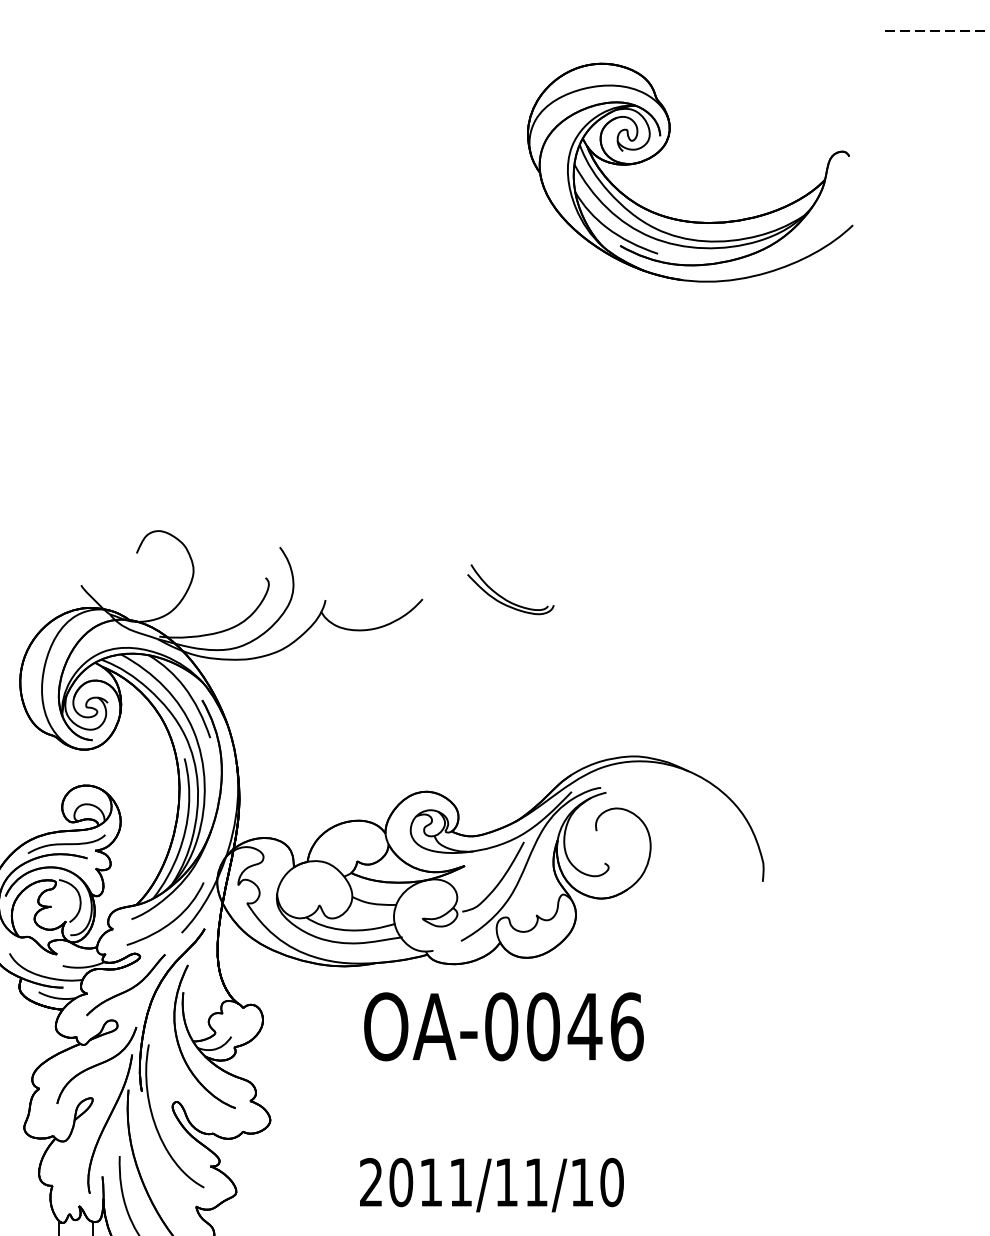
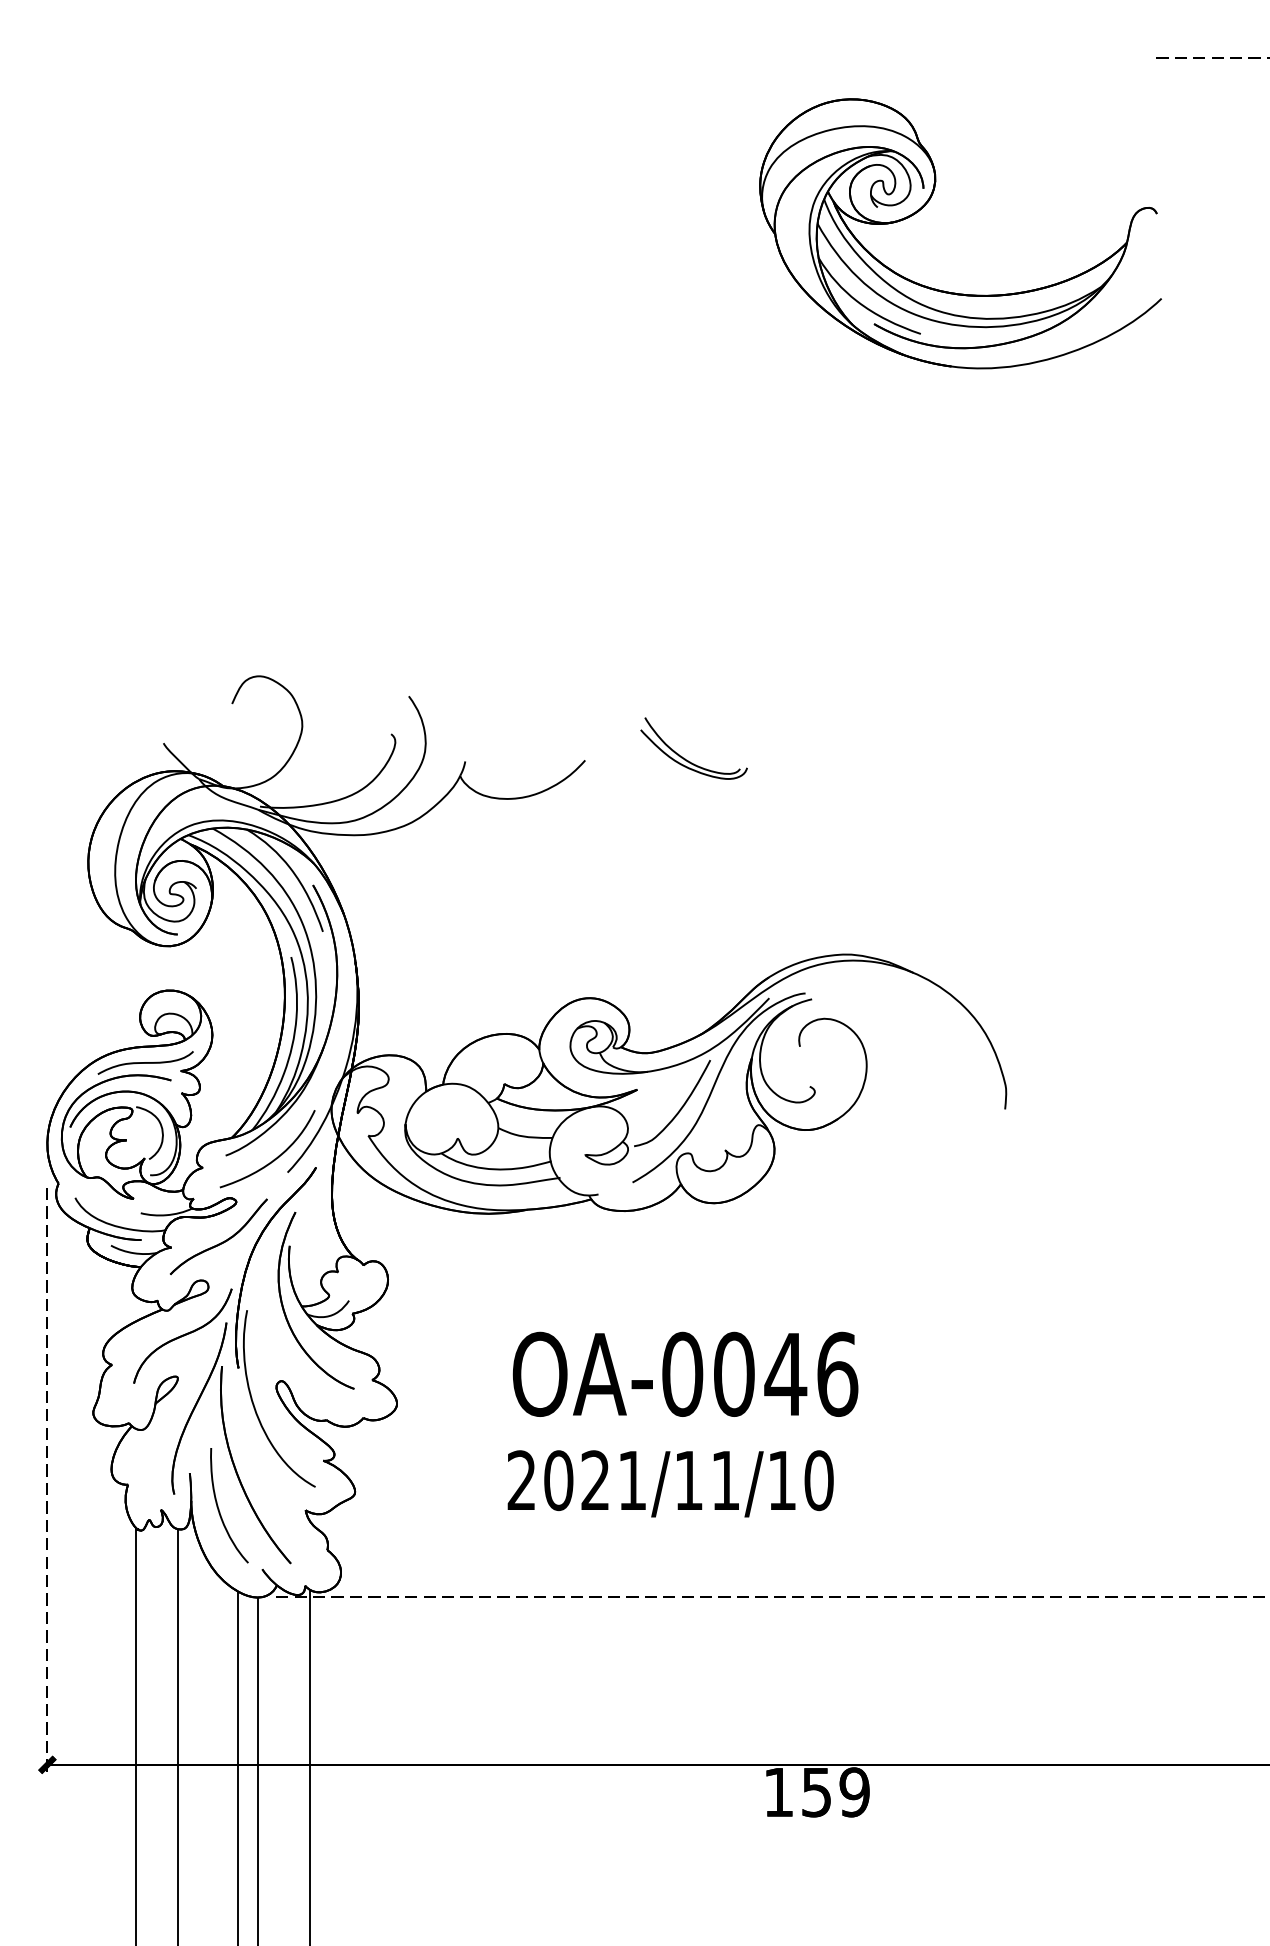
part: (665, 146) -> (929, 201), moved
text: (503, 1026) -> (685, 1373), moved
text: (430, 1181) -> (594, 1479), 2011/11/10 -> 2021/11/10

